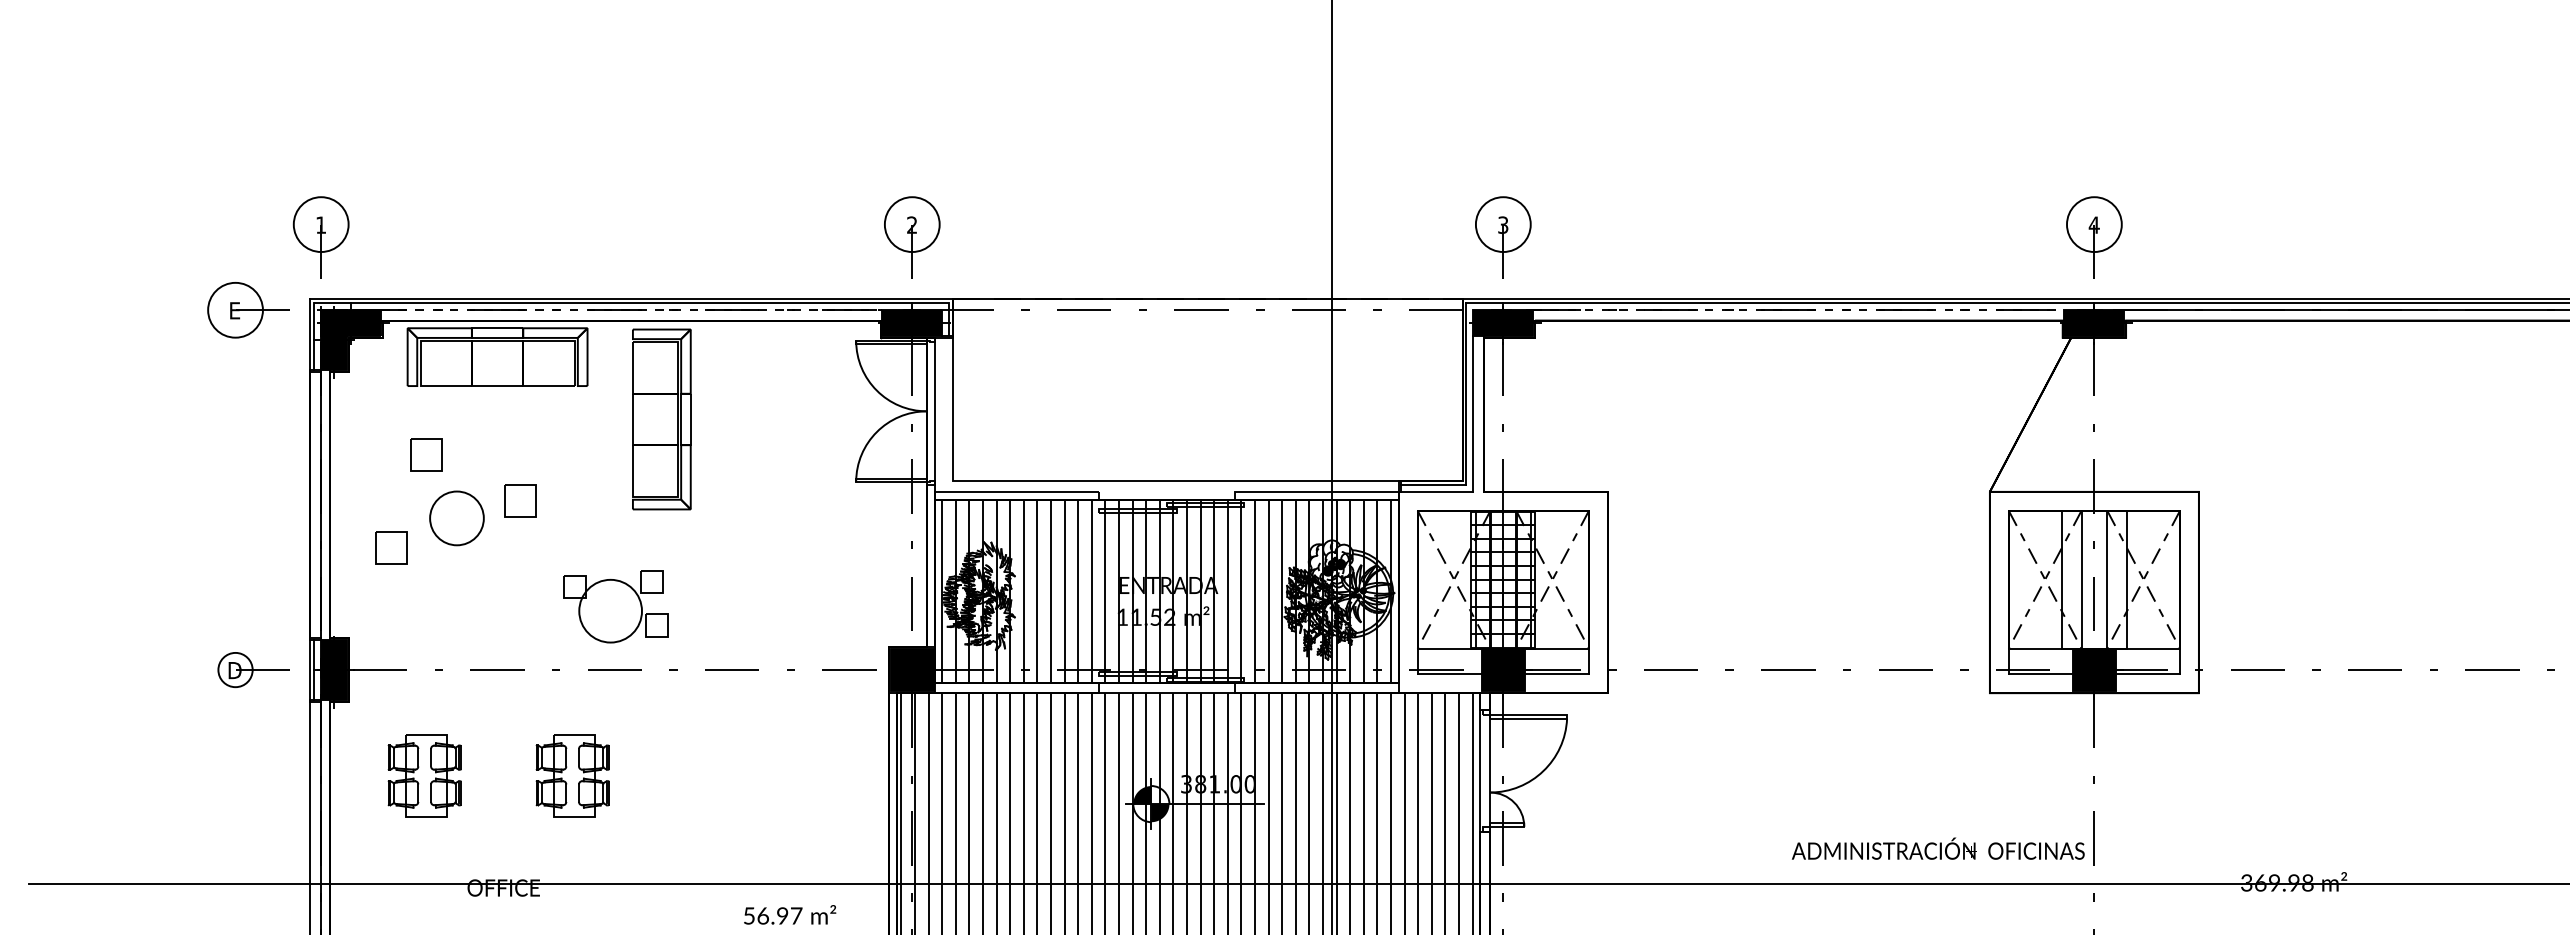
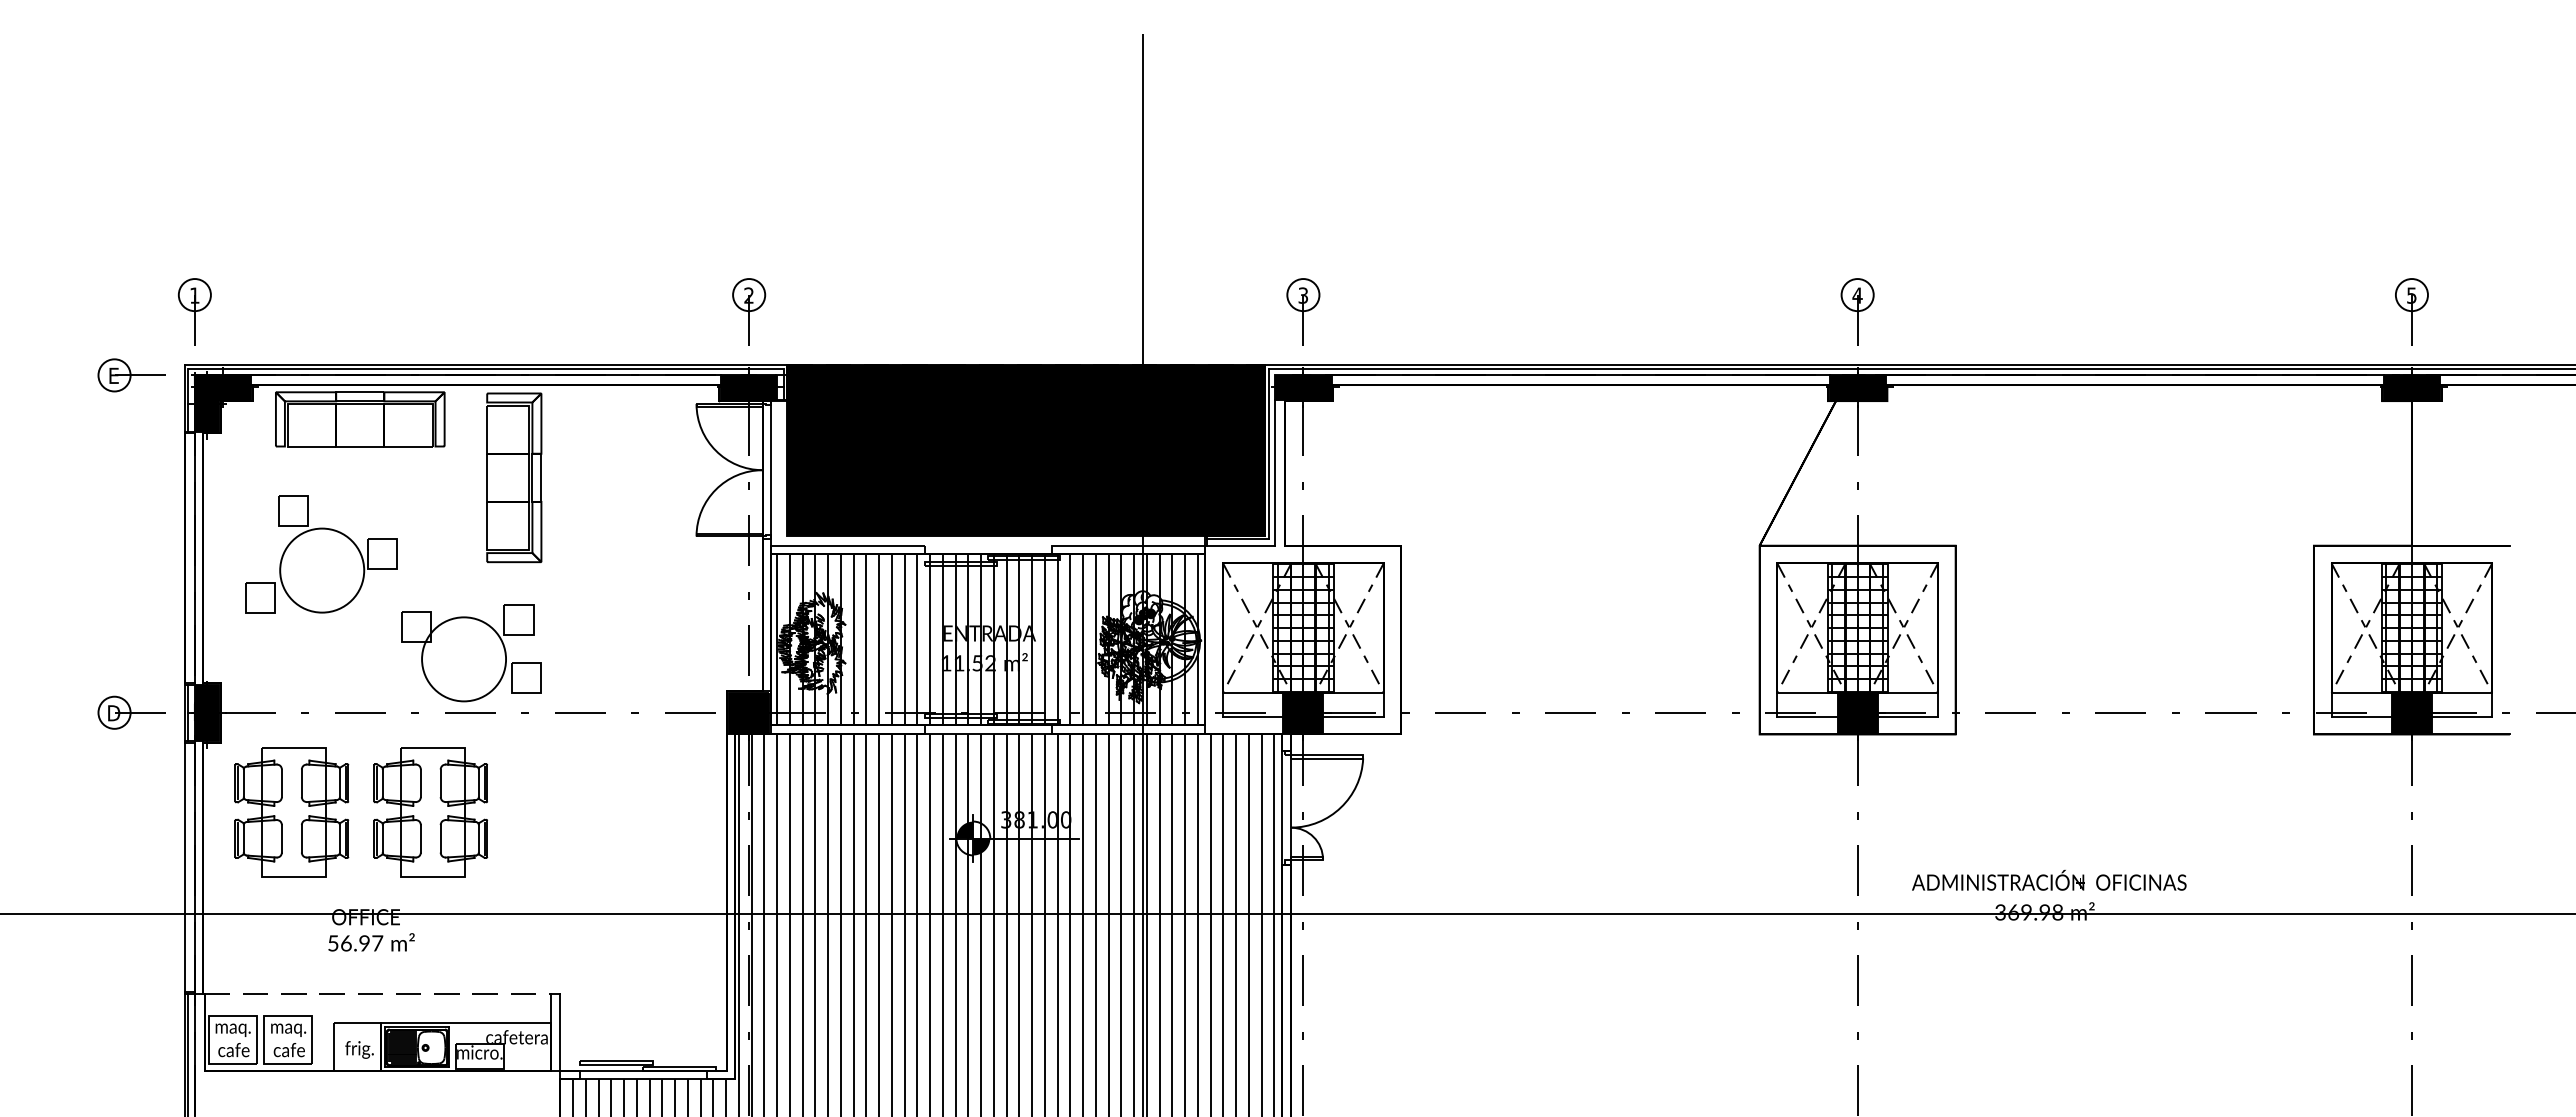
circle: (320, 225) -> (194, 295), size x0.62
circle: (912, 225) -> (749, 295), size x0.62
circle: (1503, 225) -> (1303, 295), size x0.62
circle: (2094, 225) -> (1857, 295), size x0.62
circle: (235, 310) -> (114, 375), size x0.62
line: (632, 310) -> (486, 375), dashed -> solid
line: (1799, 310) -> (1581, 375), dashed -> solid
fill: (1208, 390) -> (1026, 450), added
circle: (457, 518) -> (322, 570), size x1.67
hatch: (2094, 579) -> (1857, 627), added
part: (616, 606) -> (471, 653), size x1.43
part: (424, 776) -> (291, 812), size x1.67
part: (572, 776) -> (430, 812), size x1.67
text: (1938, 847) -> (2049, 879), moved
text: (790, 915) -> (371, 942), moved

